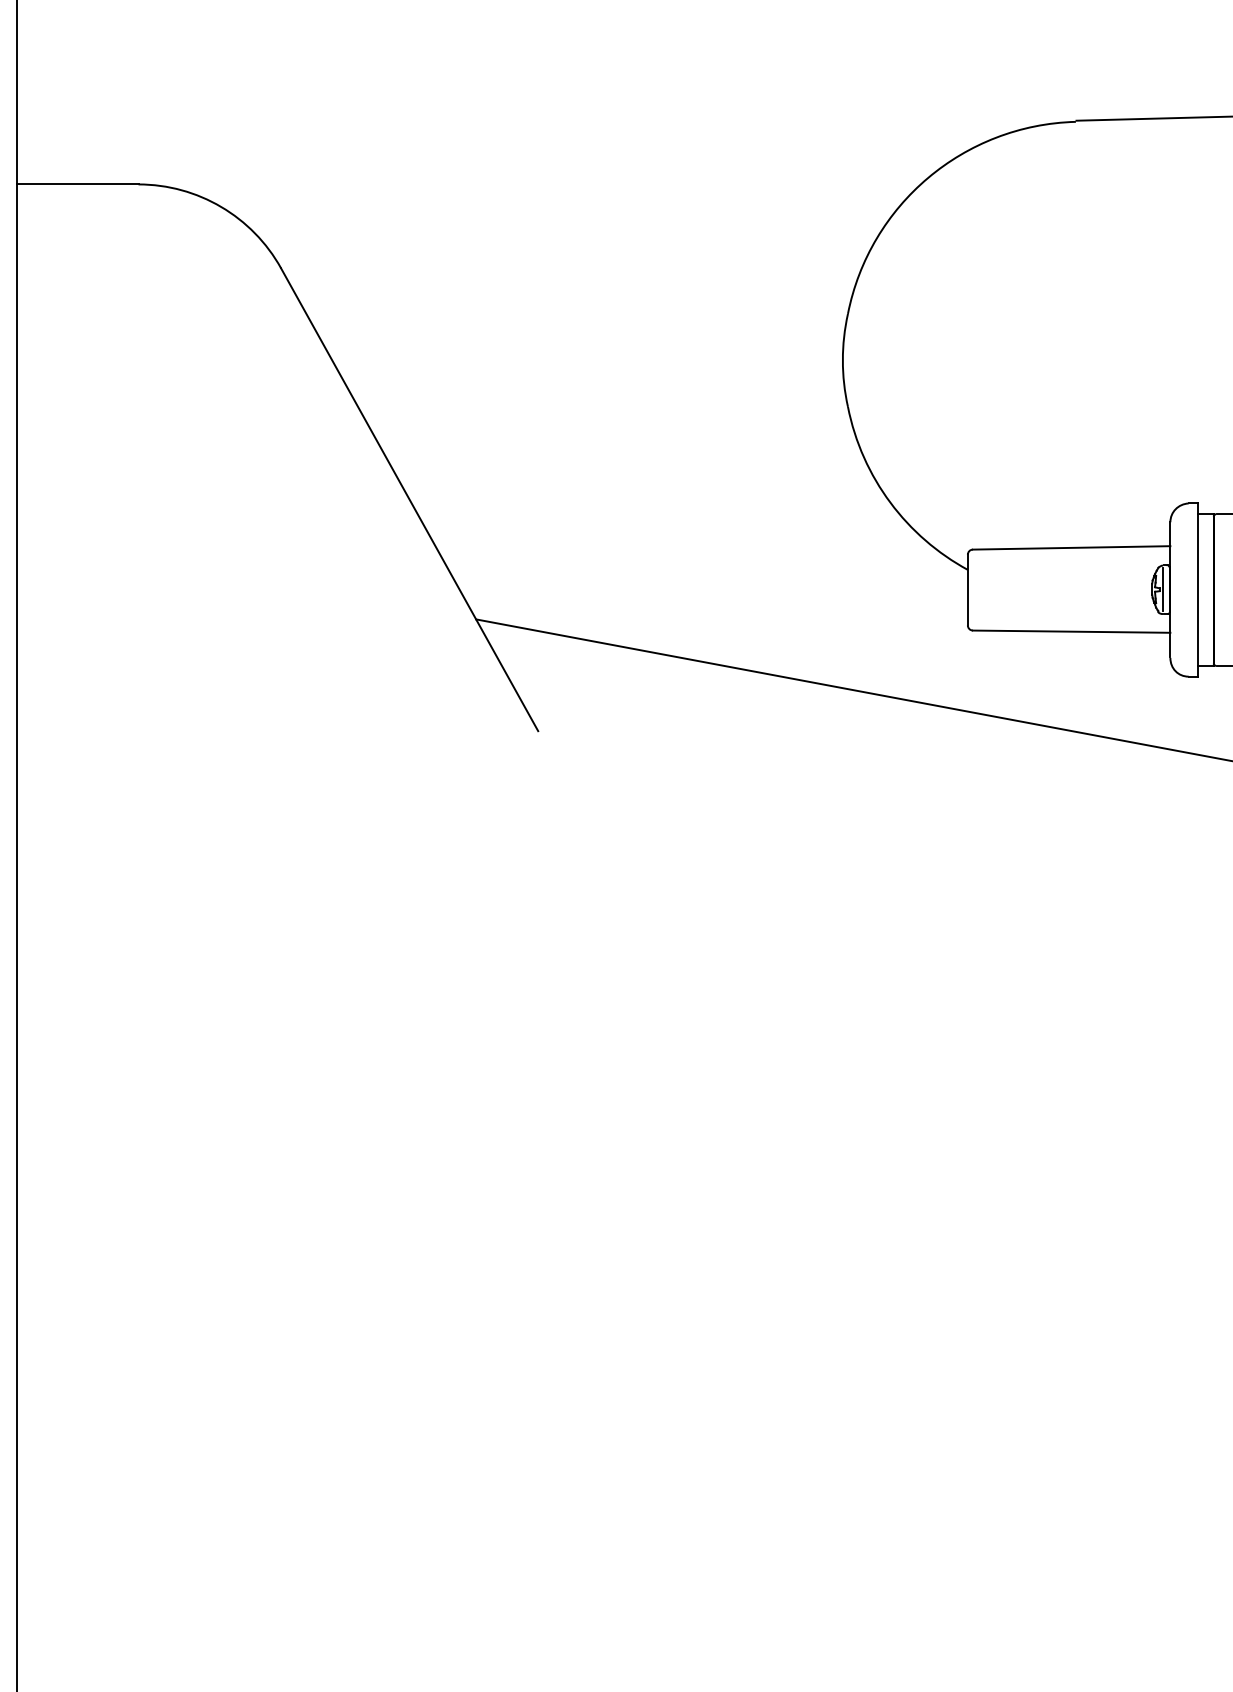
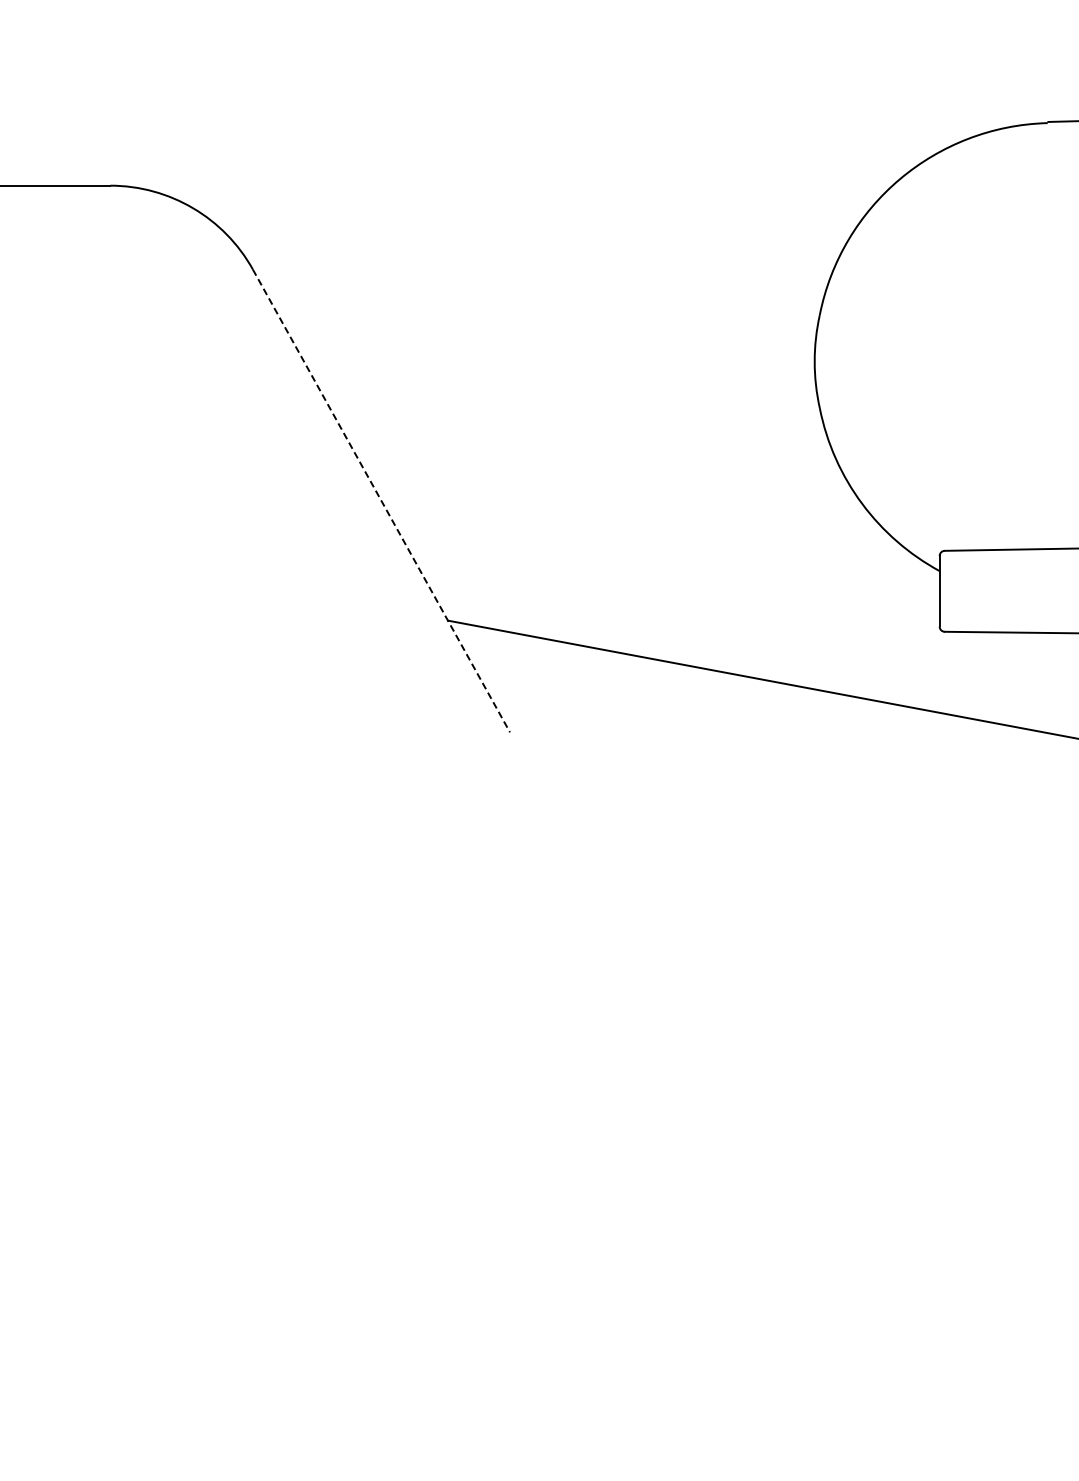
line: (409, 499) -> (381, 500), solid -> dashed

